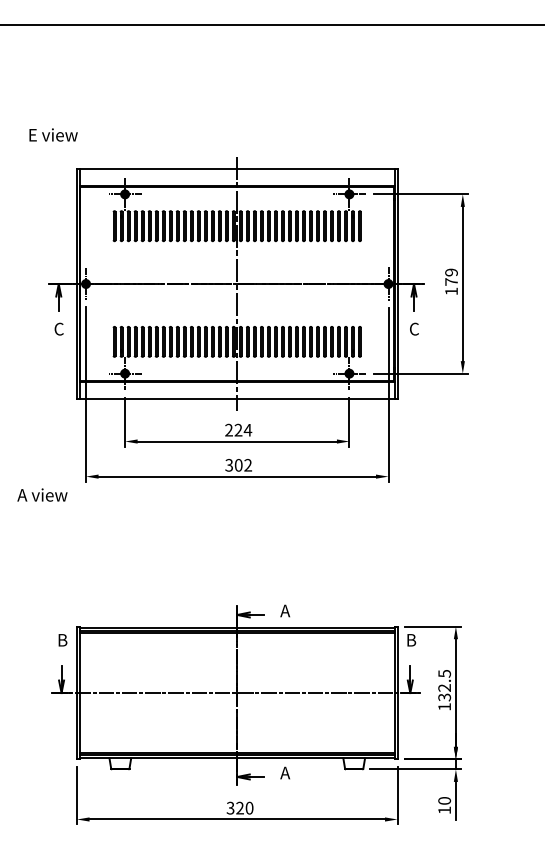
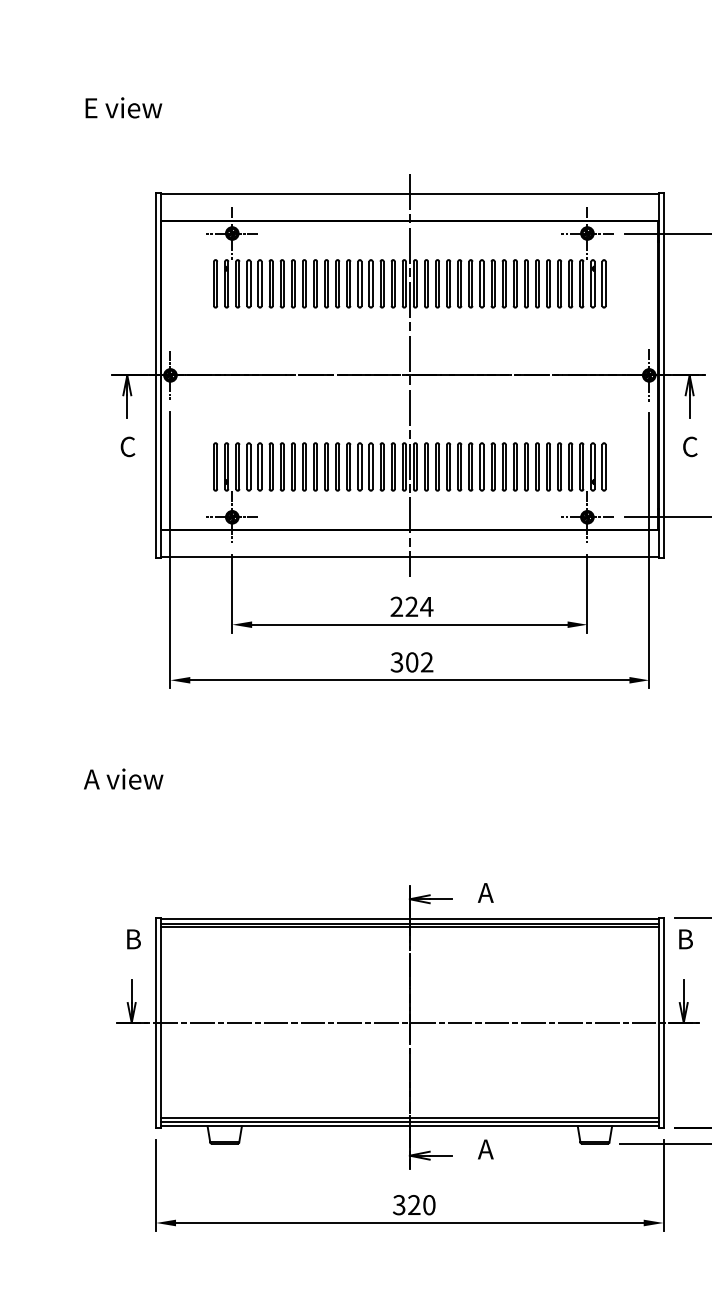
text: (53, 134) -> (123, 107), moved
text: (42, 494) -> (123, 778), moved

